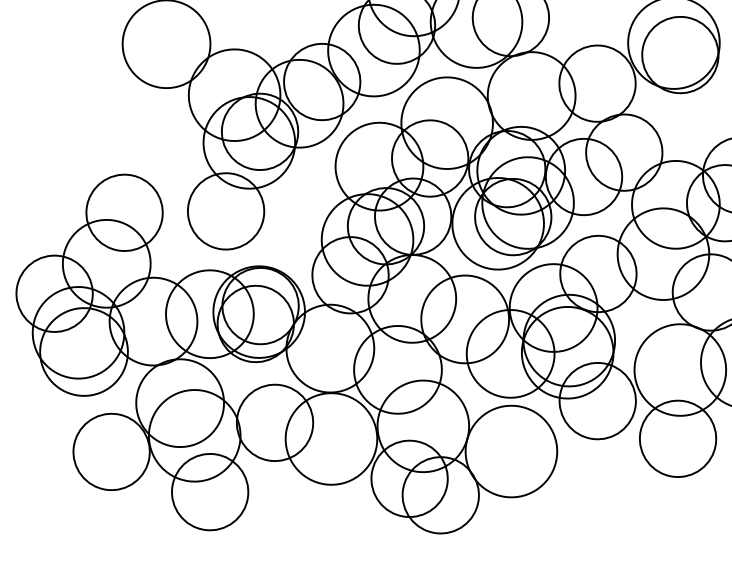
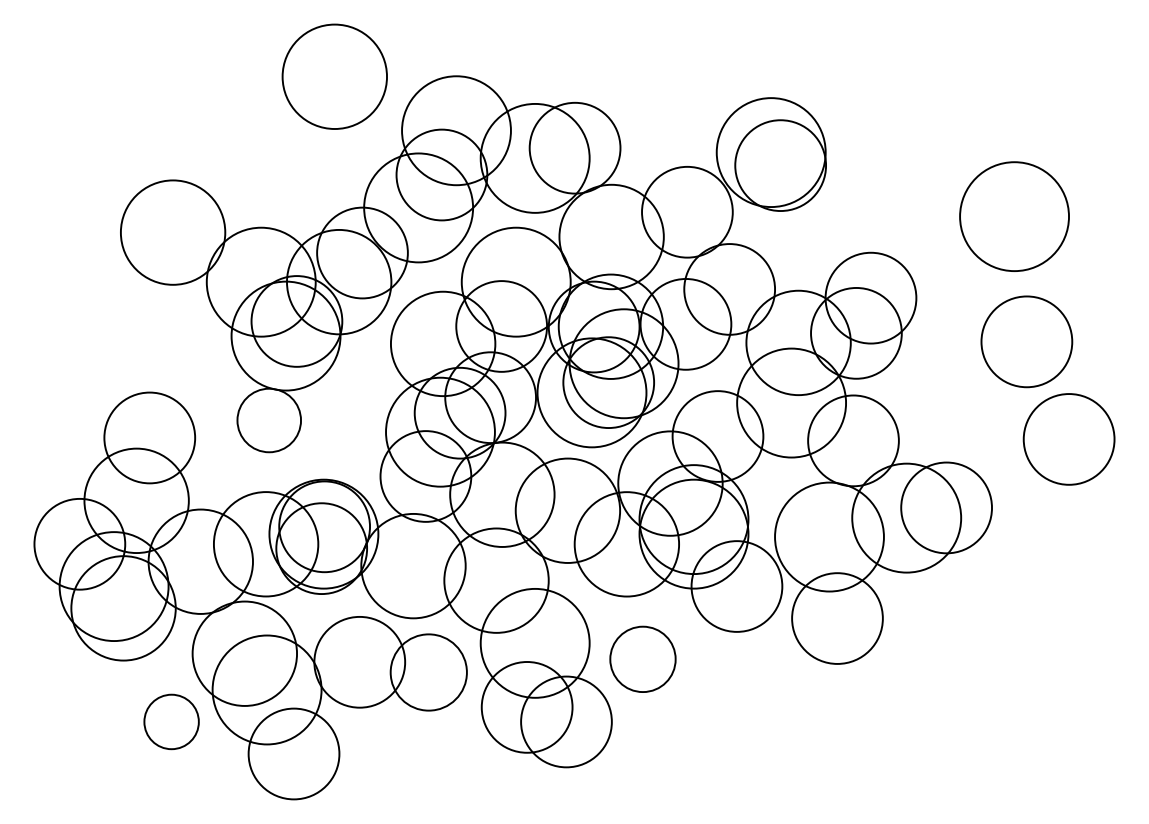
circle: (225, 211) -> (268, 420), size x0.7
circle: (331, 438) -> (428, 672), size x0.7
circle: (511, 450) -> (642, 658), size x0.6
circle: (111, 451) -> (171, 721), size x0.6

